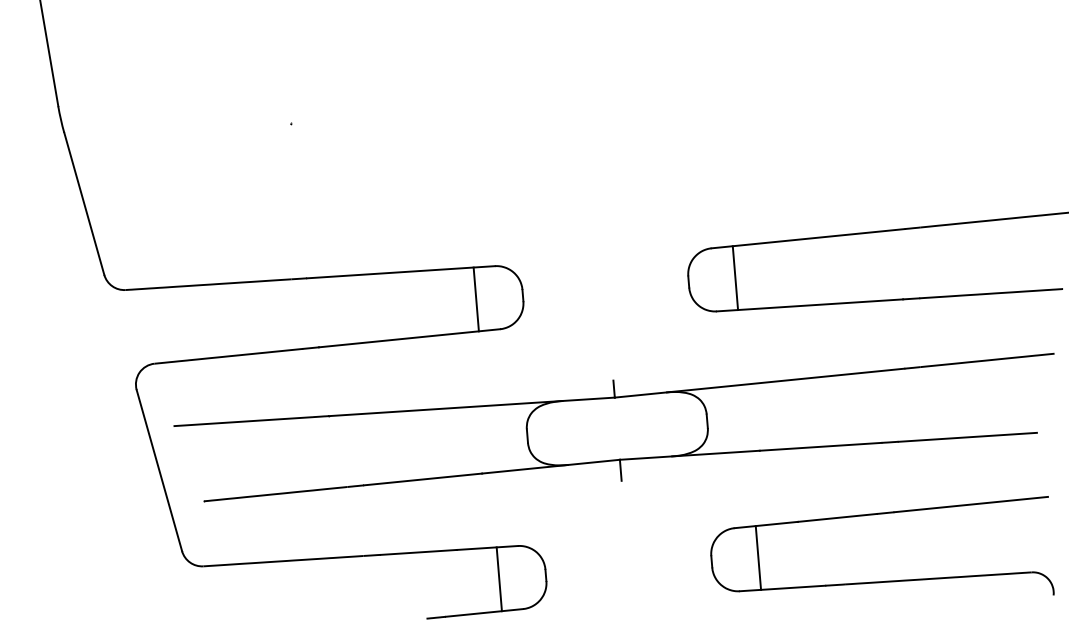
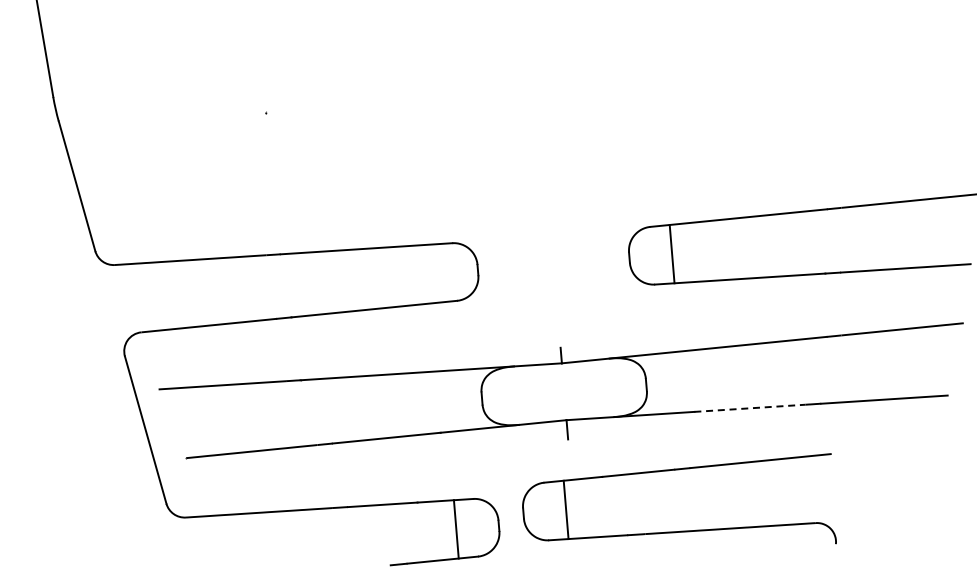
line: (475, 299) -> (434, 273), removed
line: (820, 447) -> (749, 408), solid -> dashed
part: (882, 514) -> (679, 470), moved

